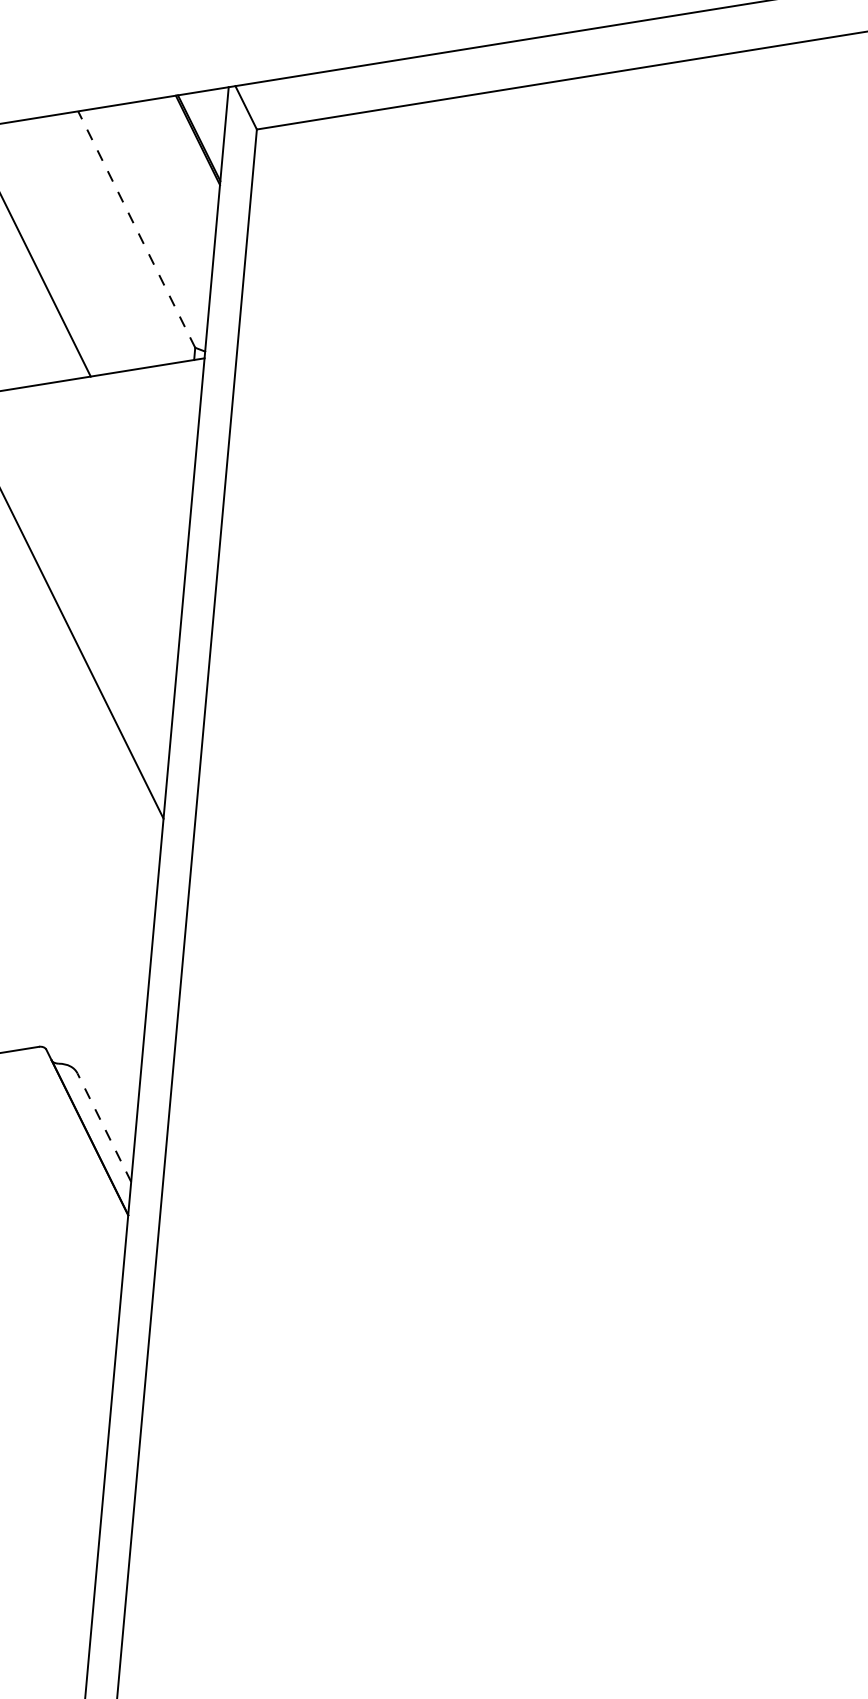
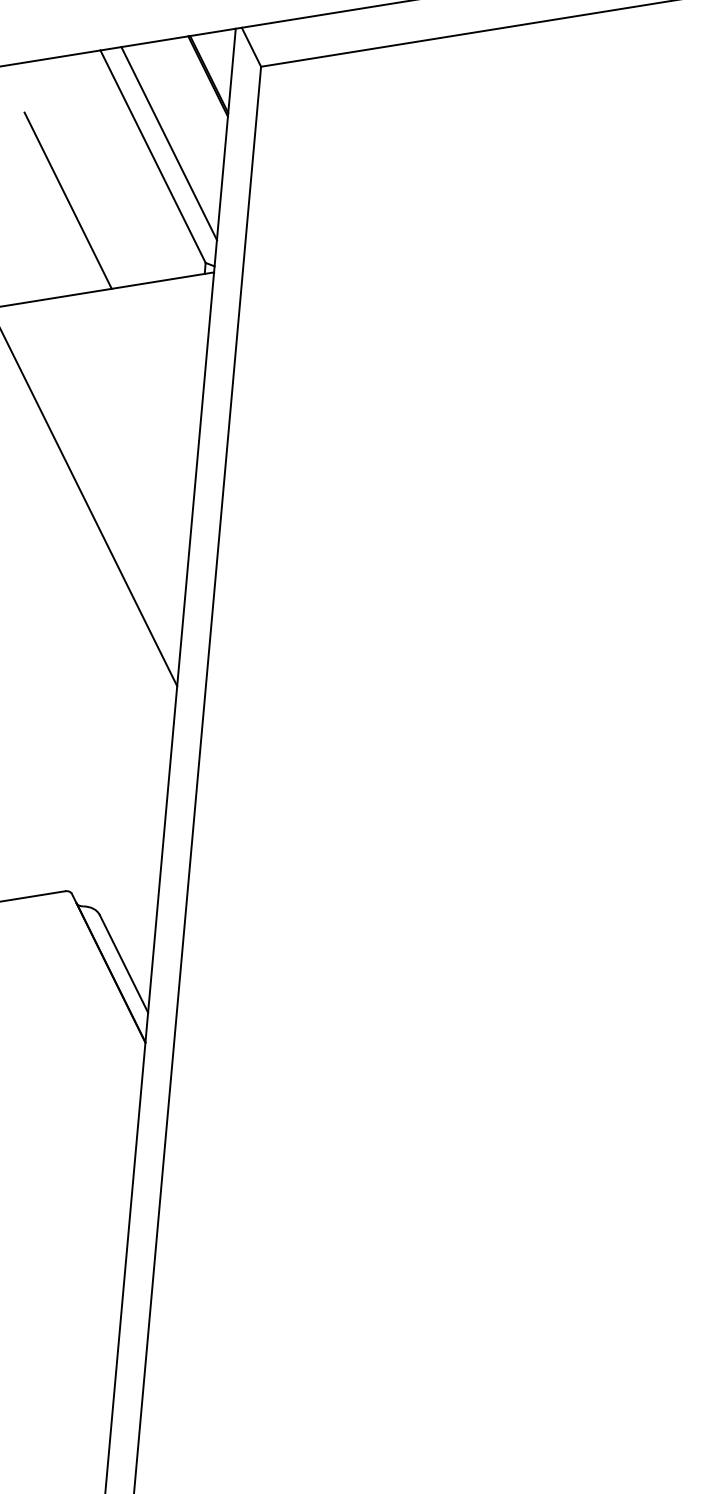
line: (154, 214) -> (169, 143), added
line: (136, 229) -> (152, 156), dashed -> solid
line: (104, 1127) -> (124, 963), dashed -> solid

